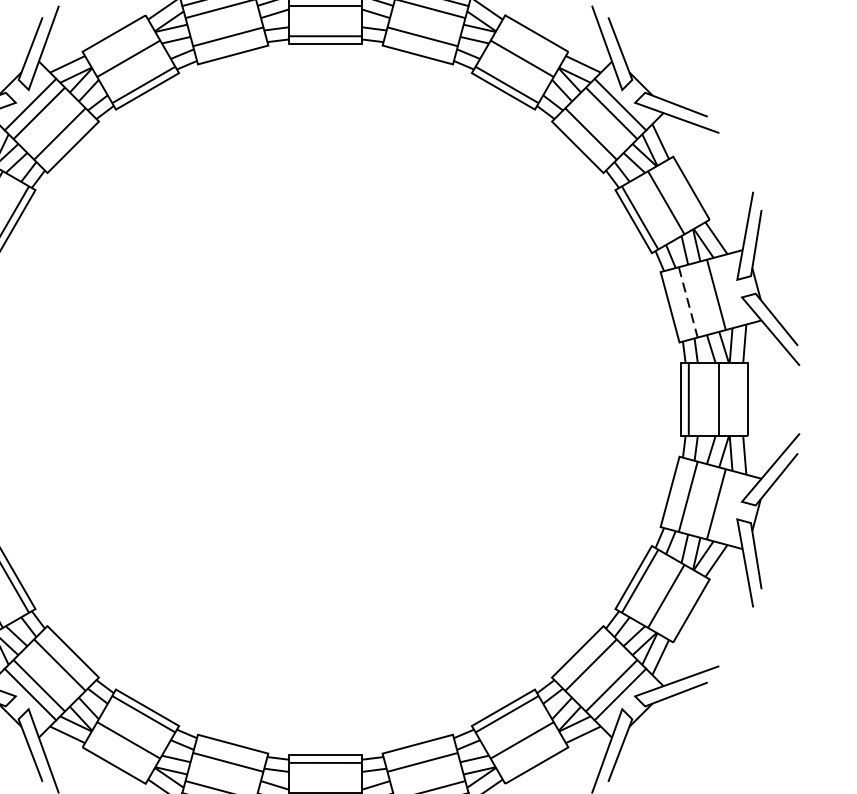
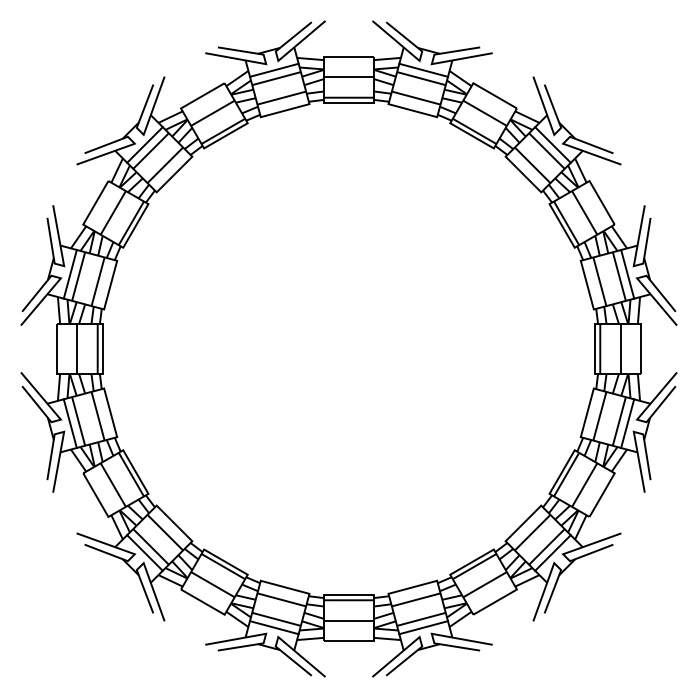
line: (728, 291) -> (627, 274), added
line: (689, 303) -> (600, 282), dashed -> solid
line: (728, 507) -> (627, 423), added

